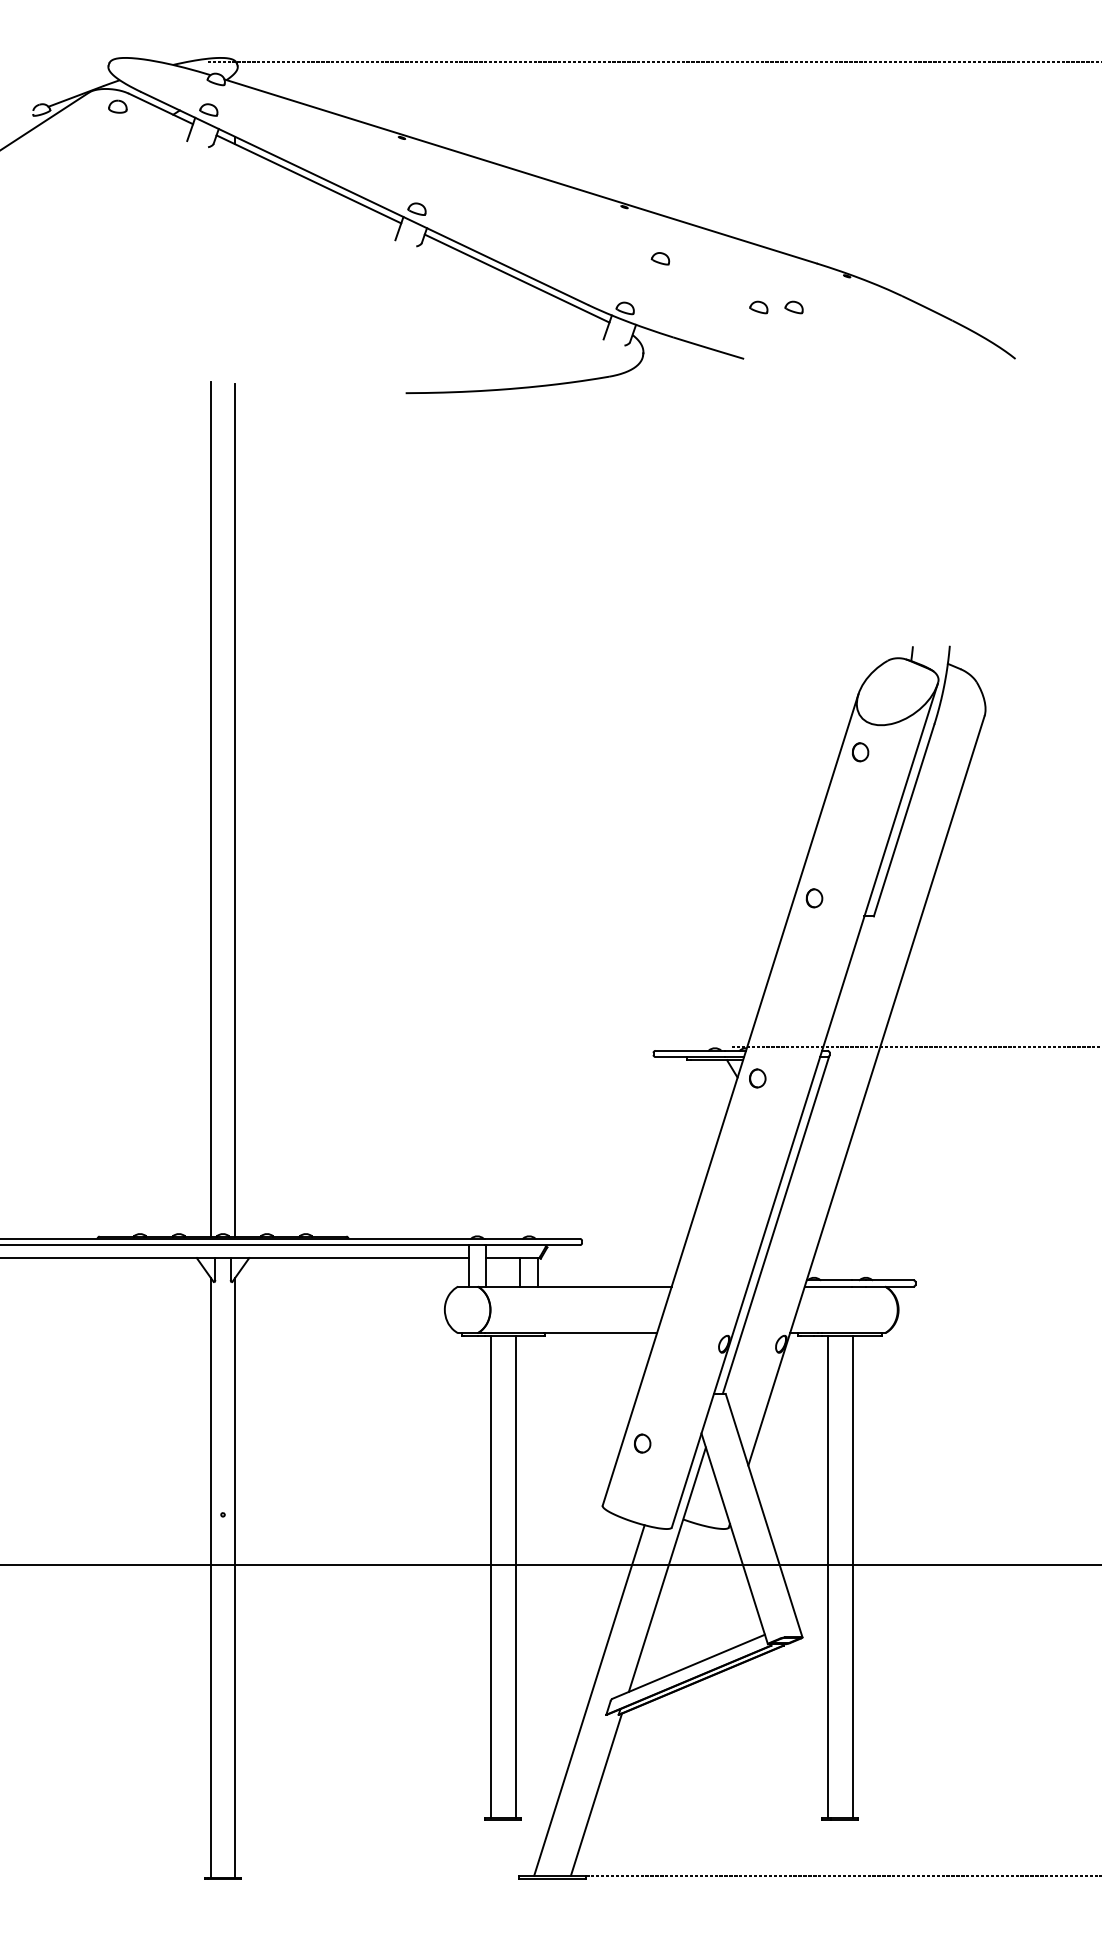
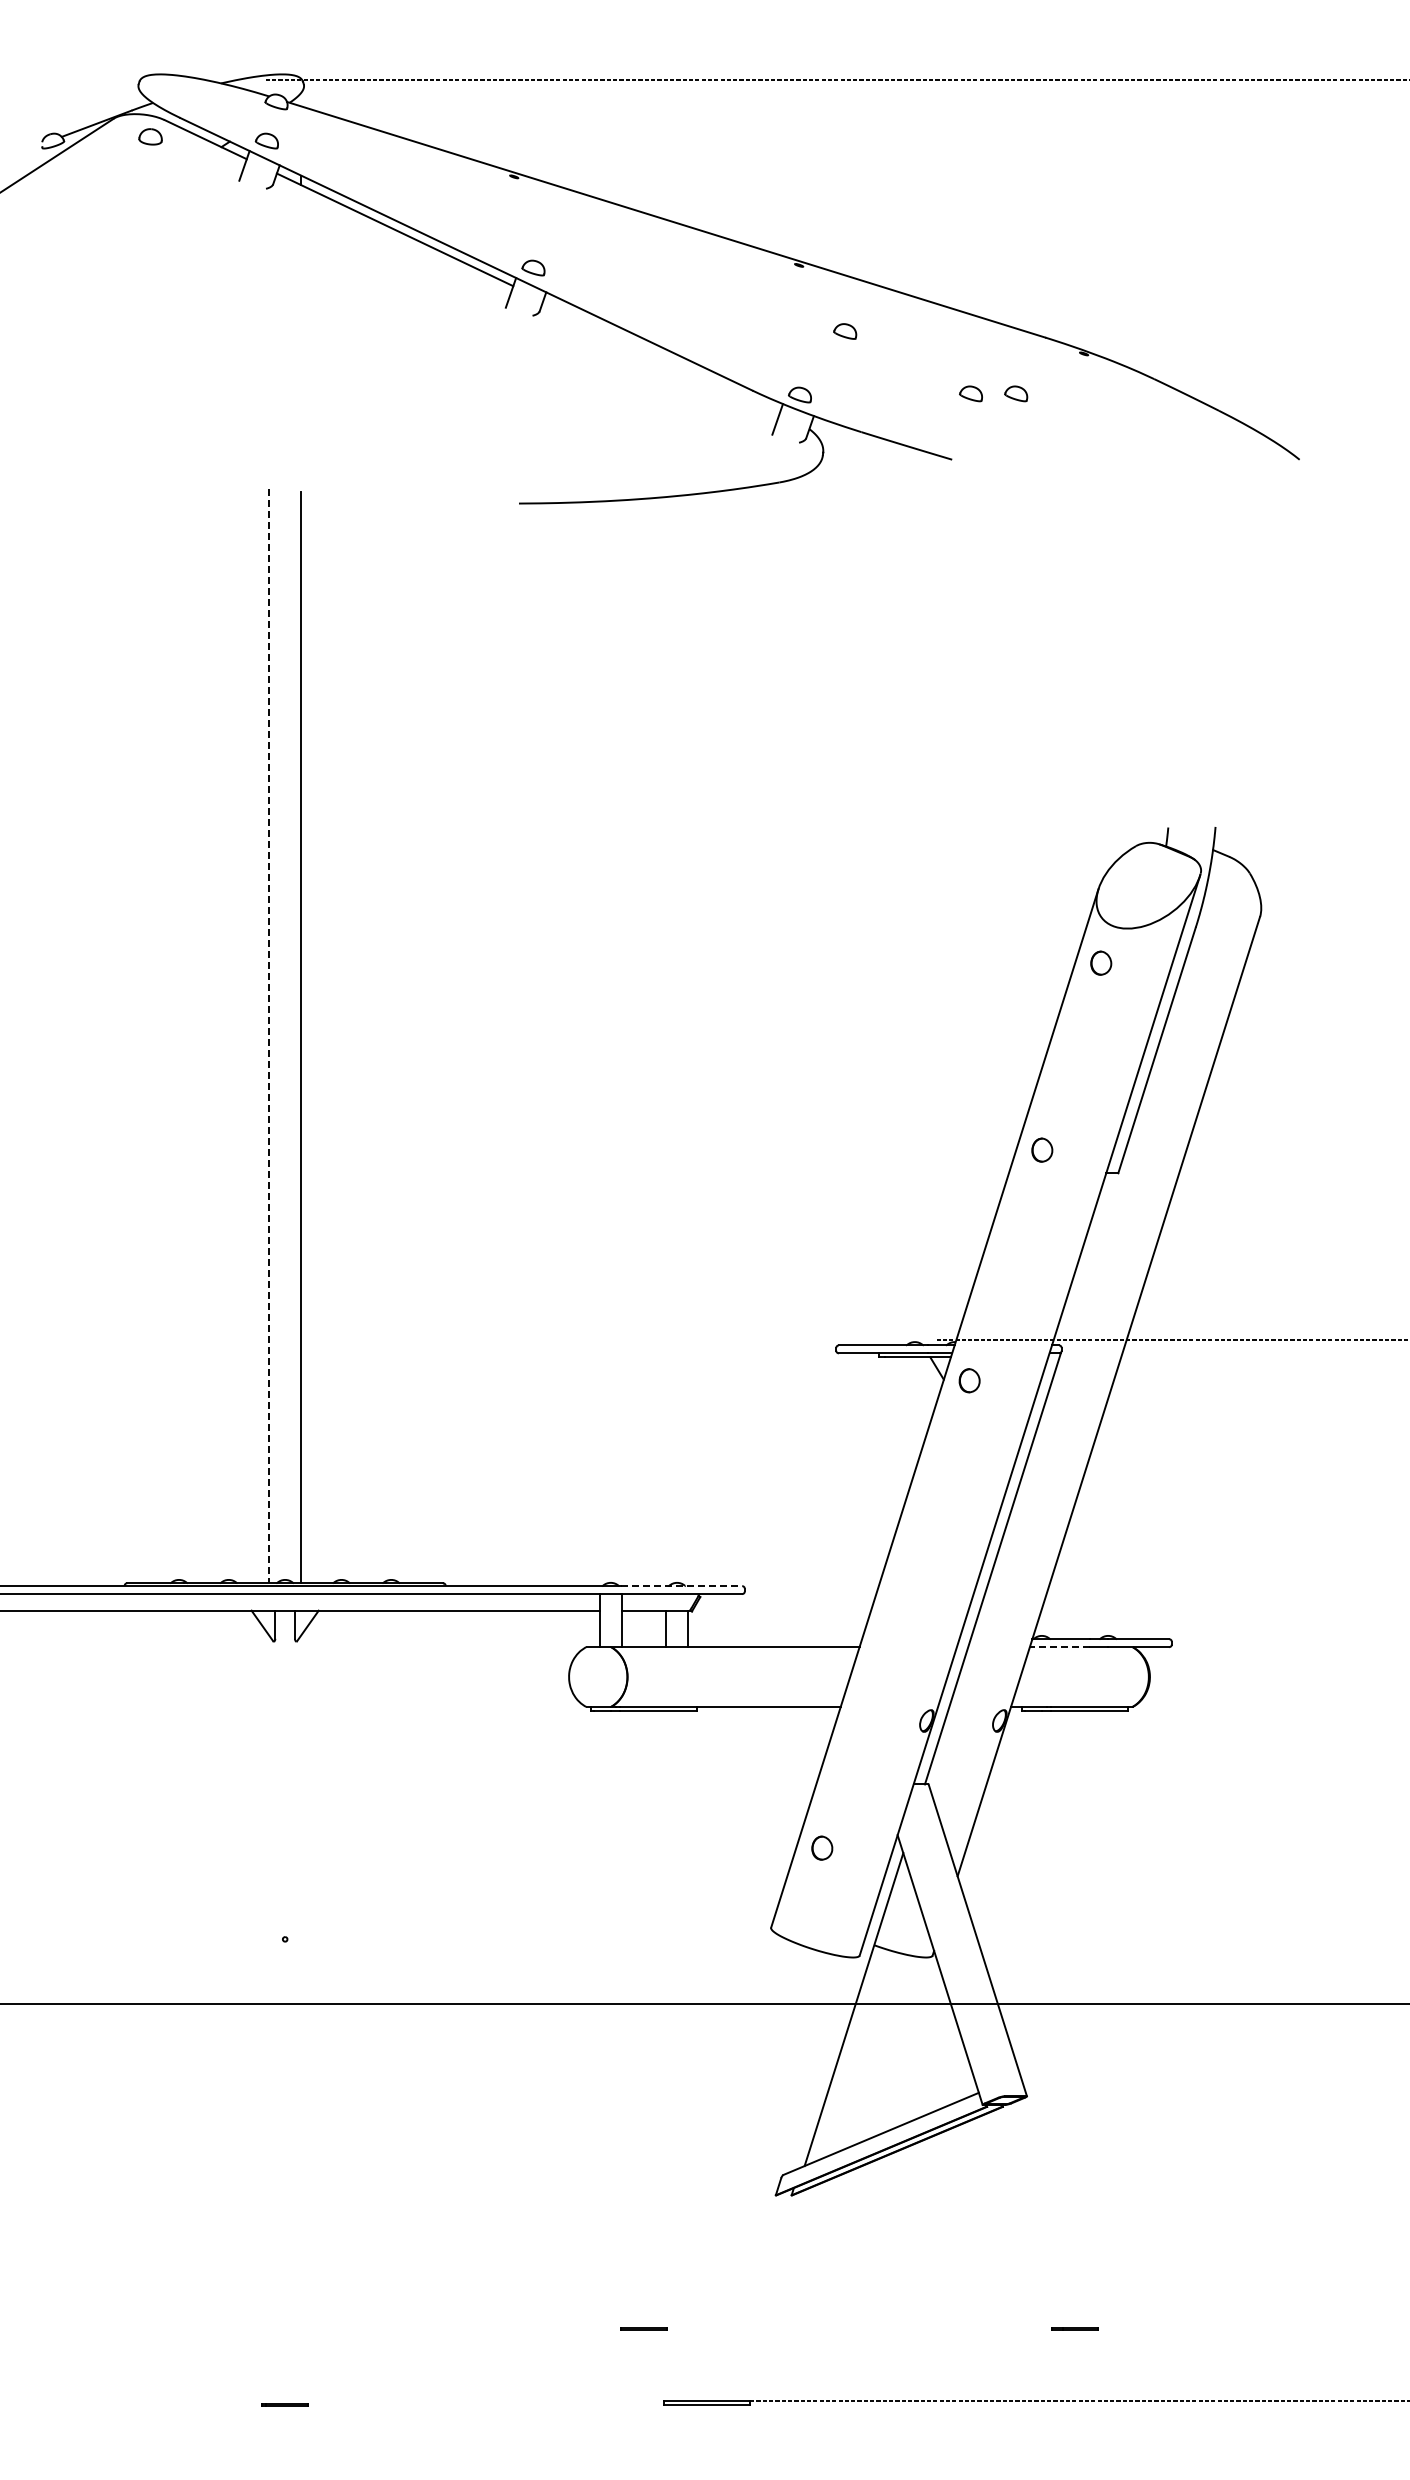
line: (517, 278) -> (661, 356), removed
line: (210, 809) -> (269, 1036), solid -> dashed
line: (532, 1239) -> (681, 1586), solid -> dashed
line: (827, 1286) -> (1059, 1647), solid -> dashed
line: (490, 1576) -> (627, 2018), removed
line: (516, 1576) -> (660, 2018), removed
line: (827, 1576) -> (1059, 2018), removed
line: (852, 1576) -> (1091, 2018), removed
line: (210, 1577) -> (269, 2019), removed
line: (235, 1577) -> (301, 2019), removed
line: (588, 1700) -> (753, 2176), removed
line: (595, 1794) -> (762, 2297), removed

